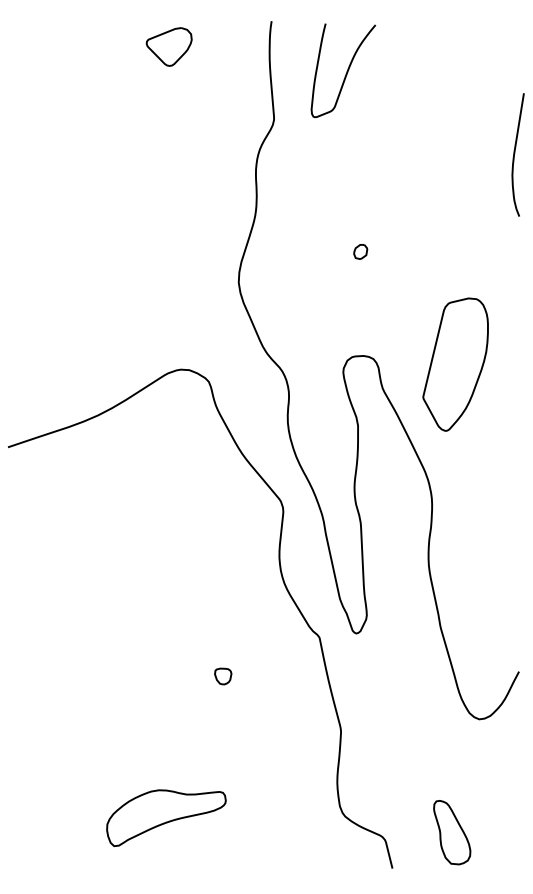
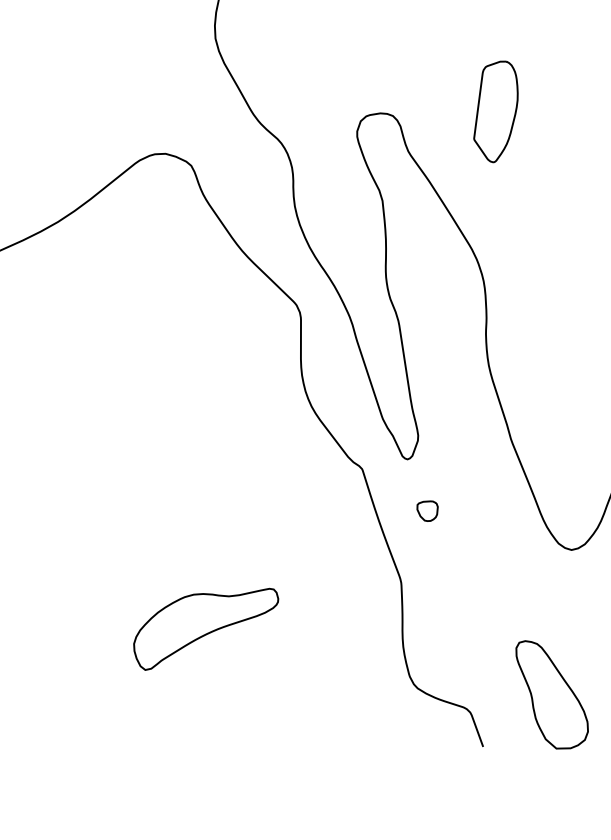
part: (455, 364) -> (495, 111), size x0.6
part: (223, 676) -> (428, 511), moved
part: (166, 817) -> (206, 627), moved
part: (452, 832) -> (553, 694), size x1.4

